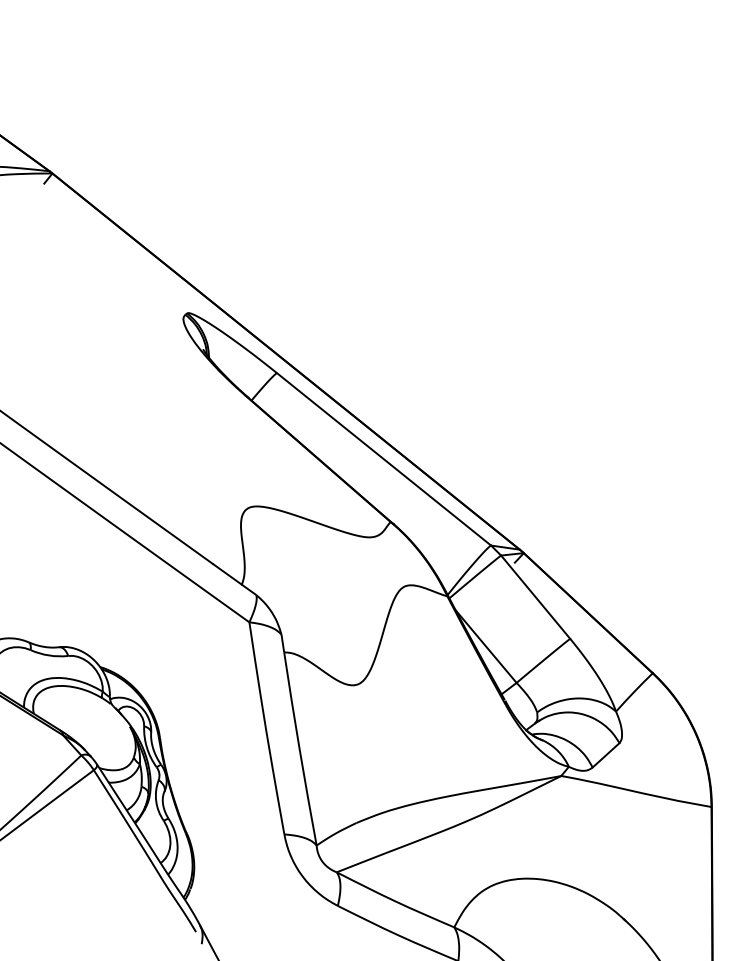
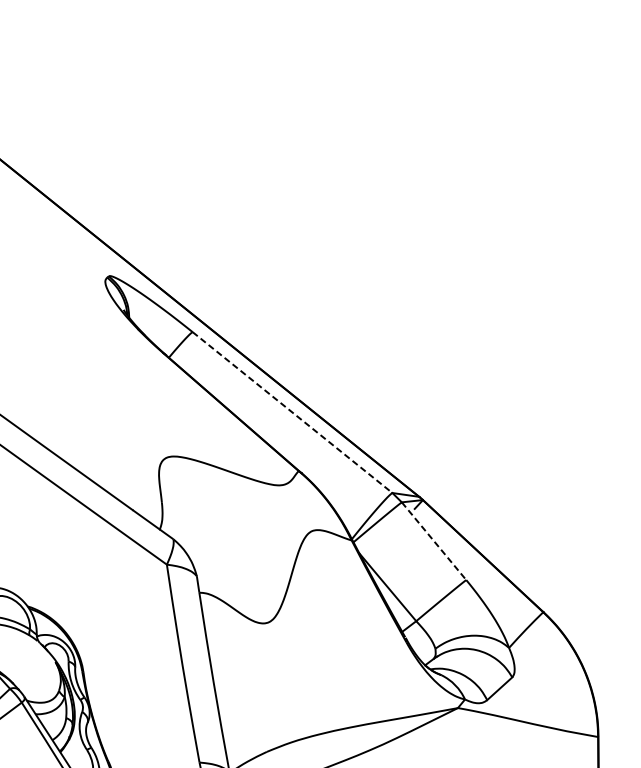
line: (384, 459) -> (292, 412), solid -> dashed
line: (535, 597) -> (433, 541), solid -> dashed

